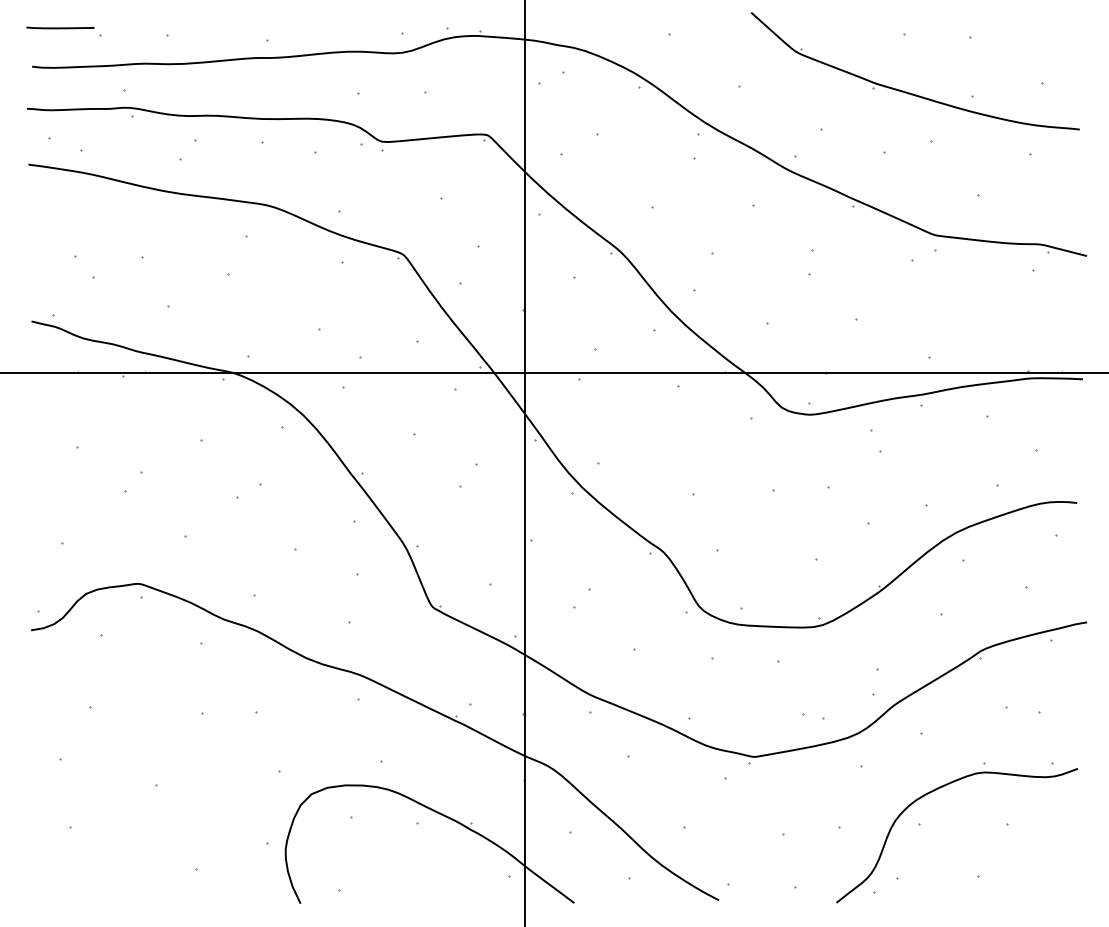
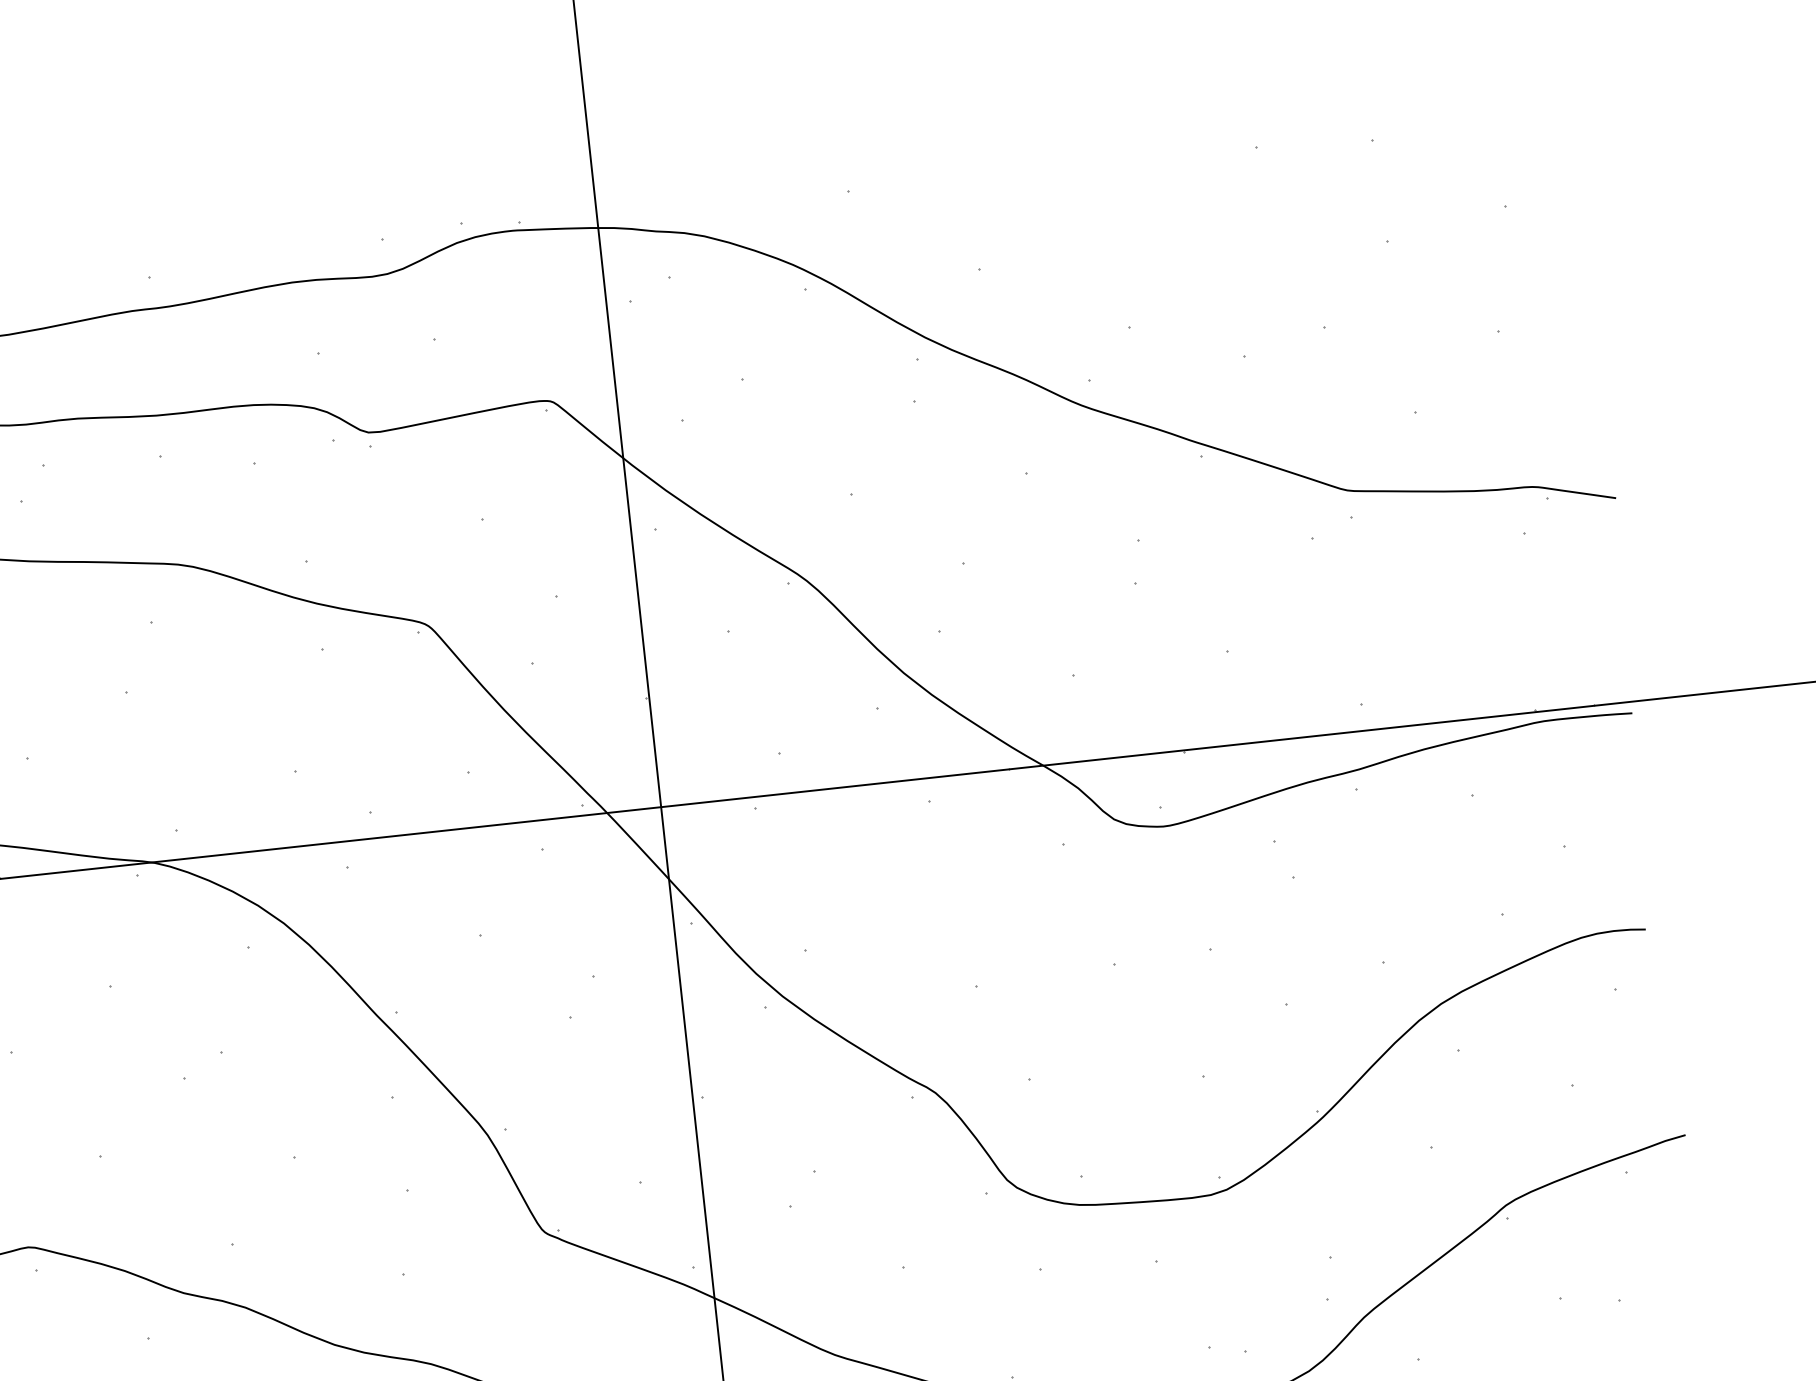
part: (910, 92) -> (1278, 247), removed

